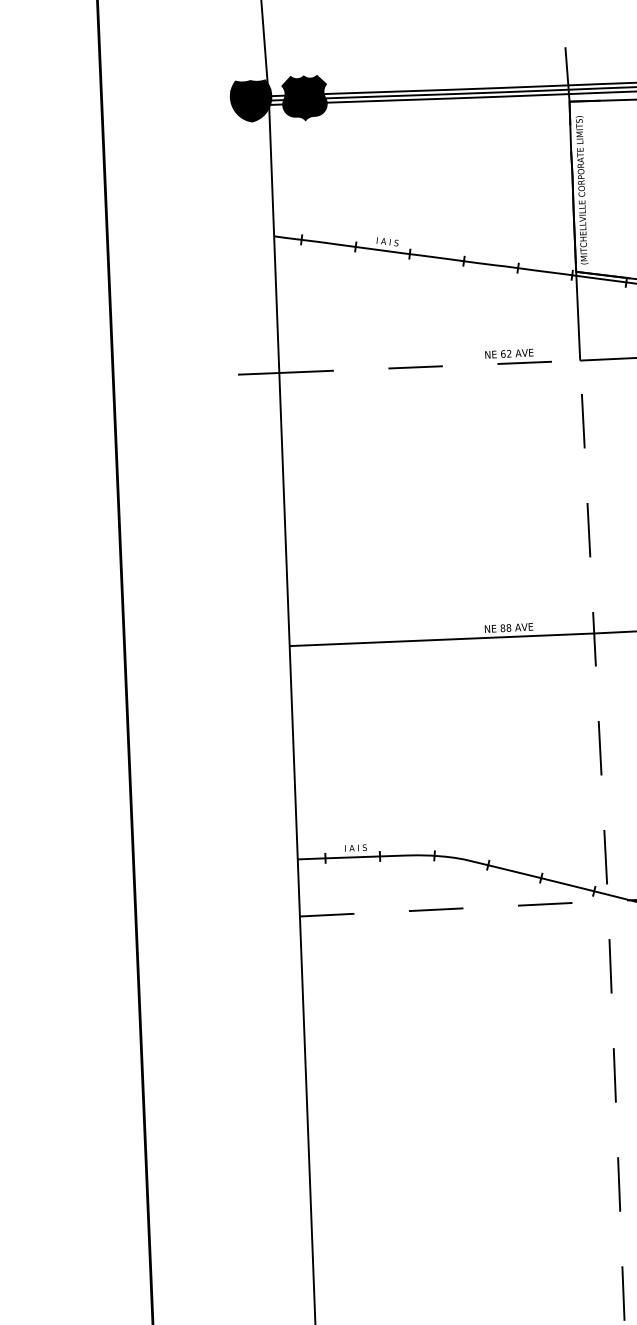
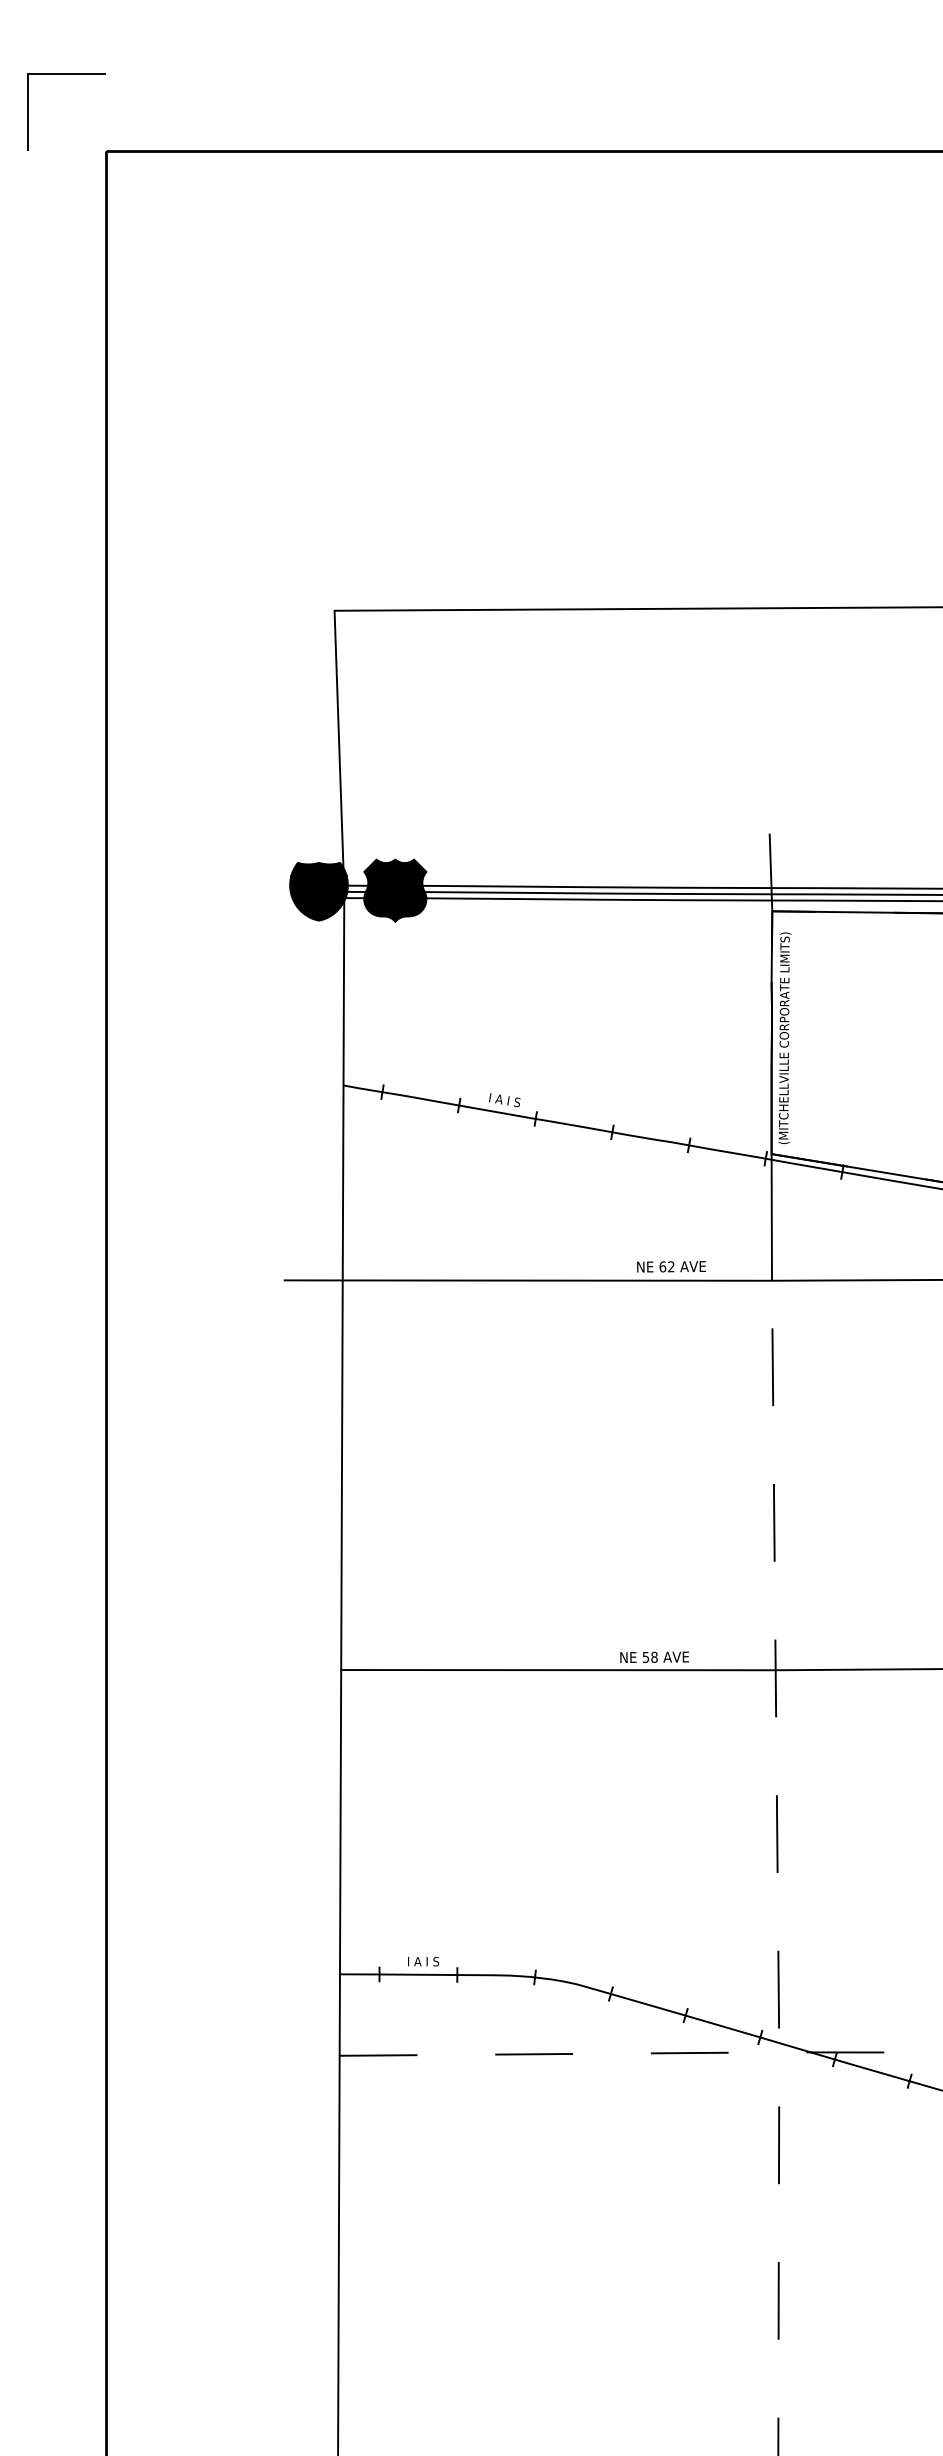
line: (429, 366) -> (557, 1280), dashed -> solid
text: (502, 627) -> (645, 1656), 88 -> 58

